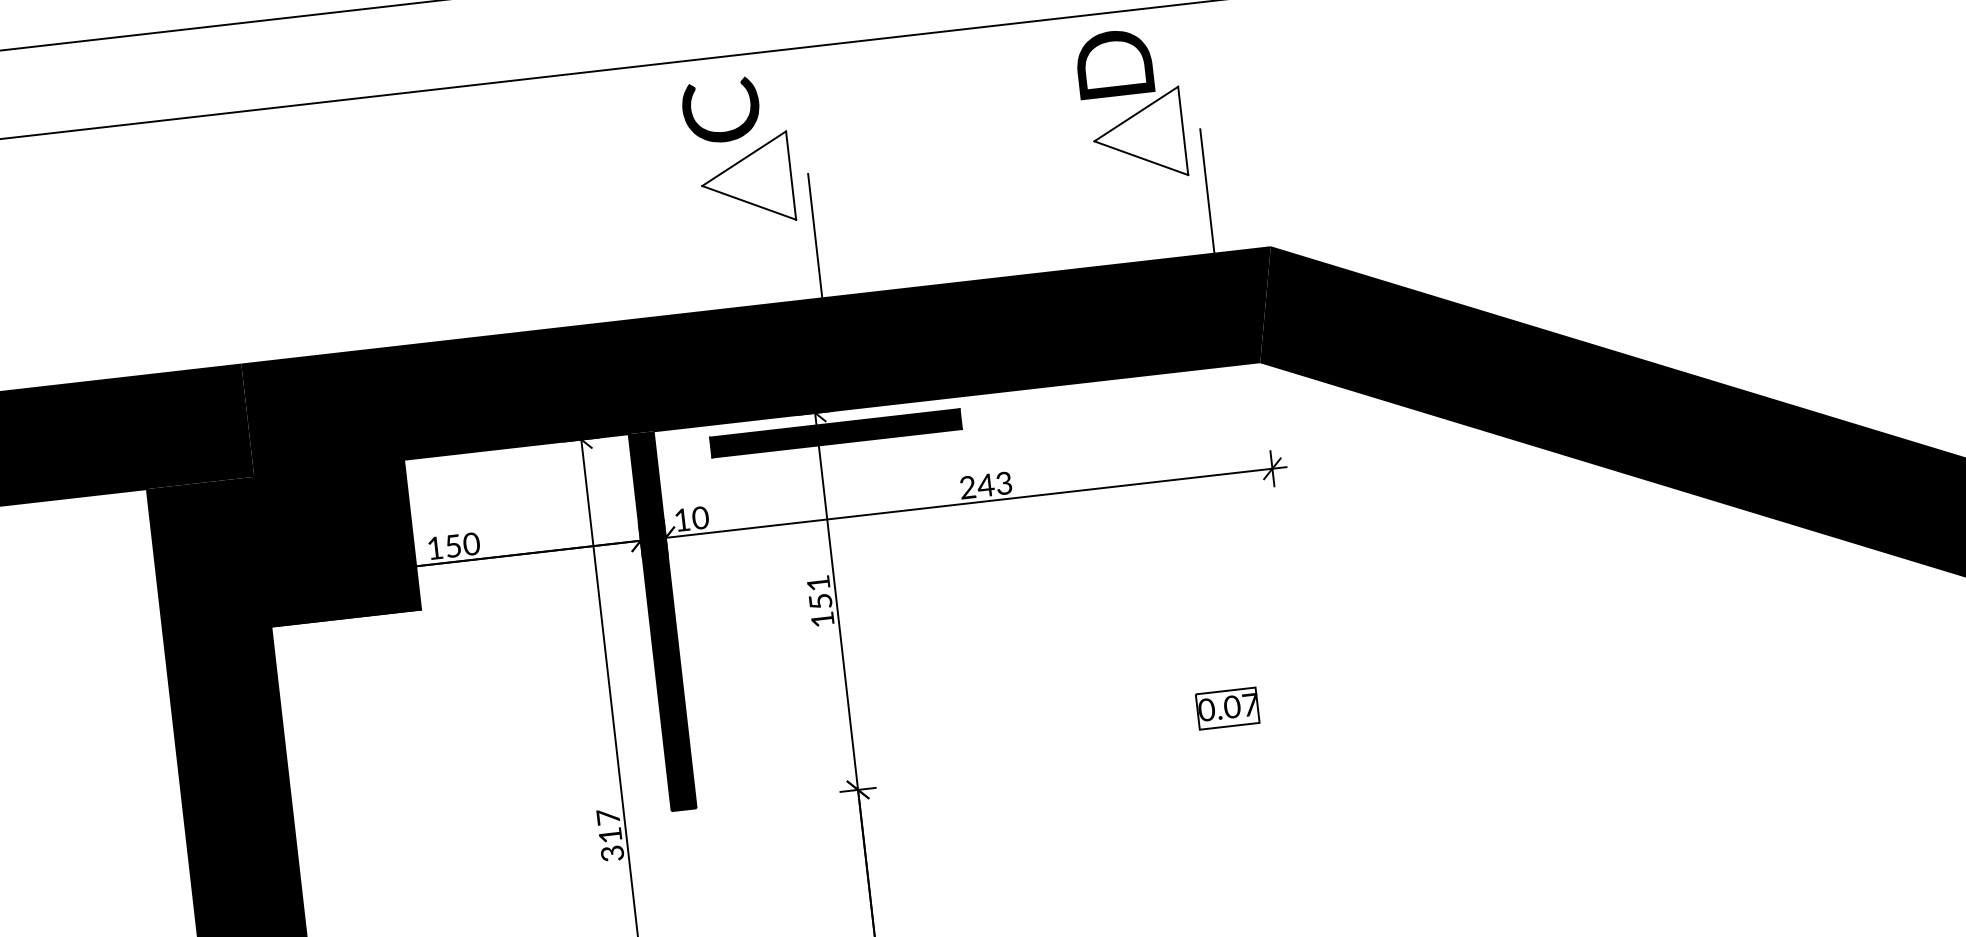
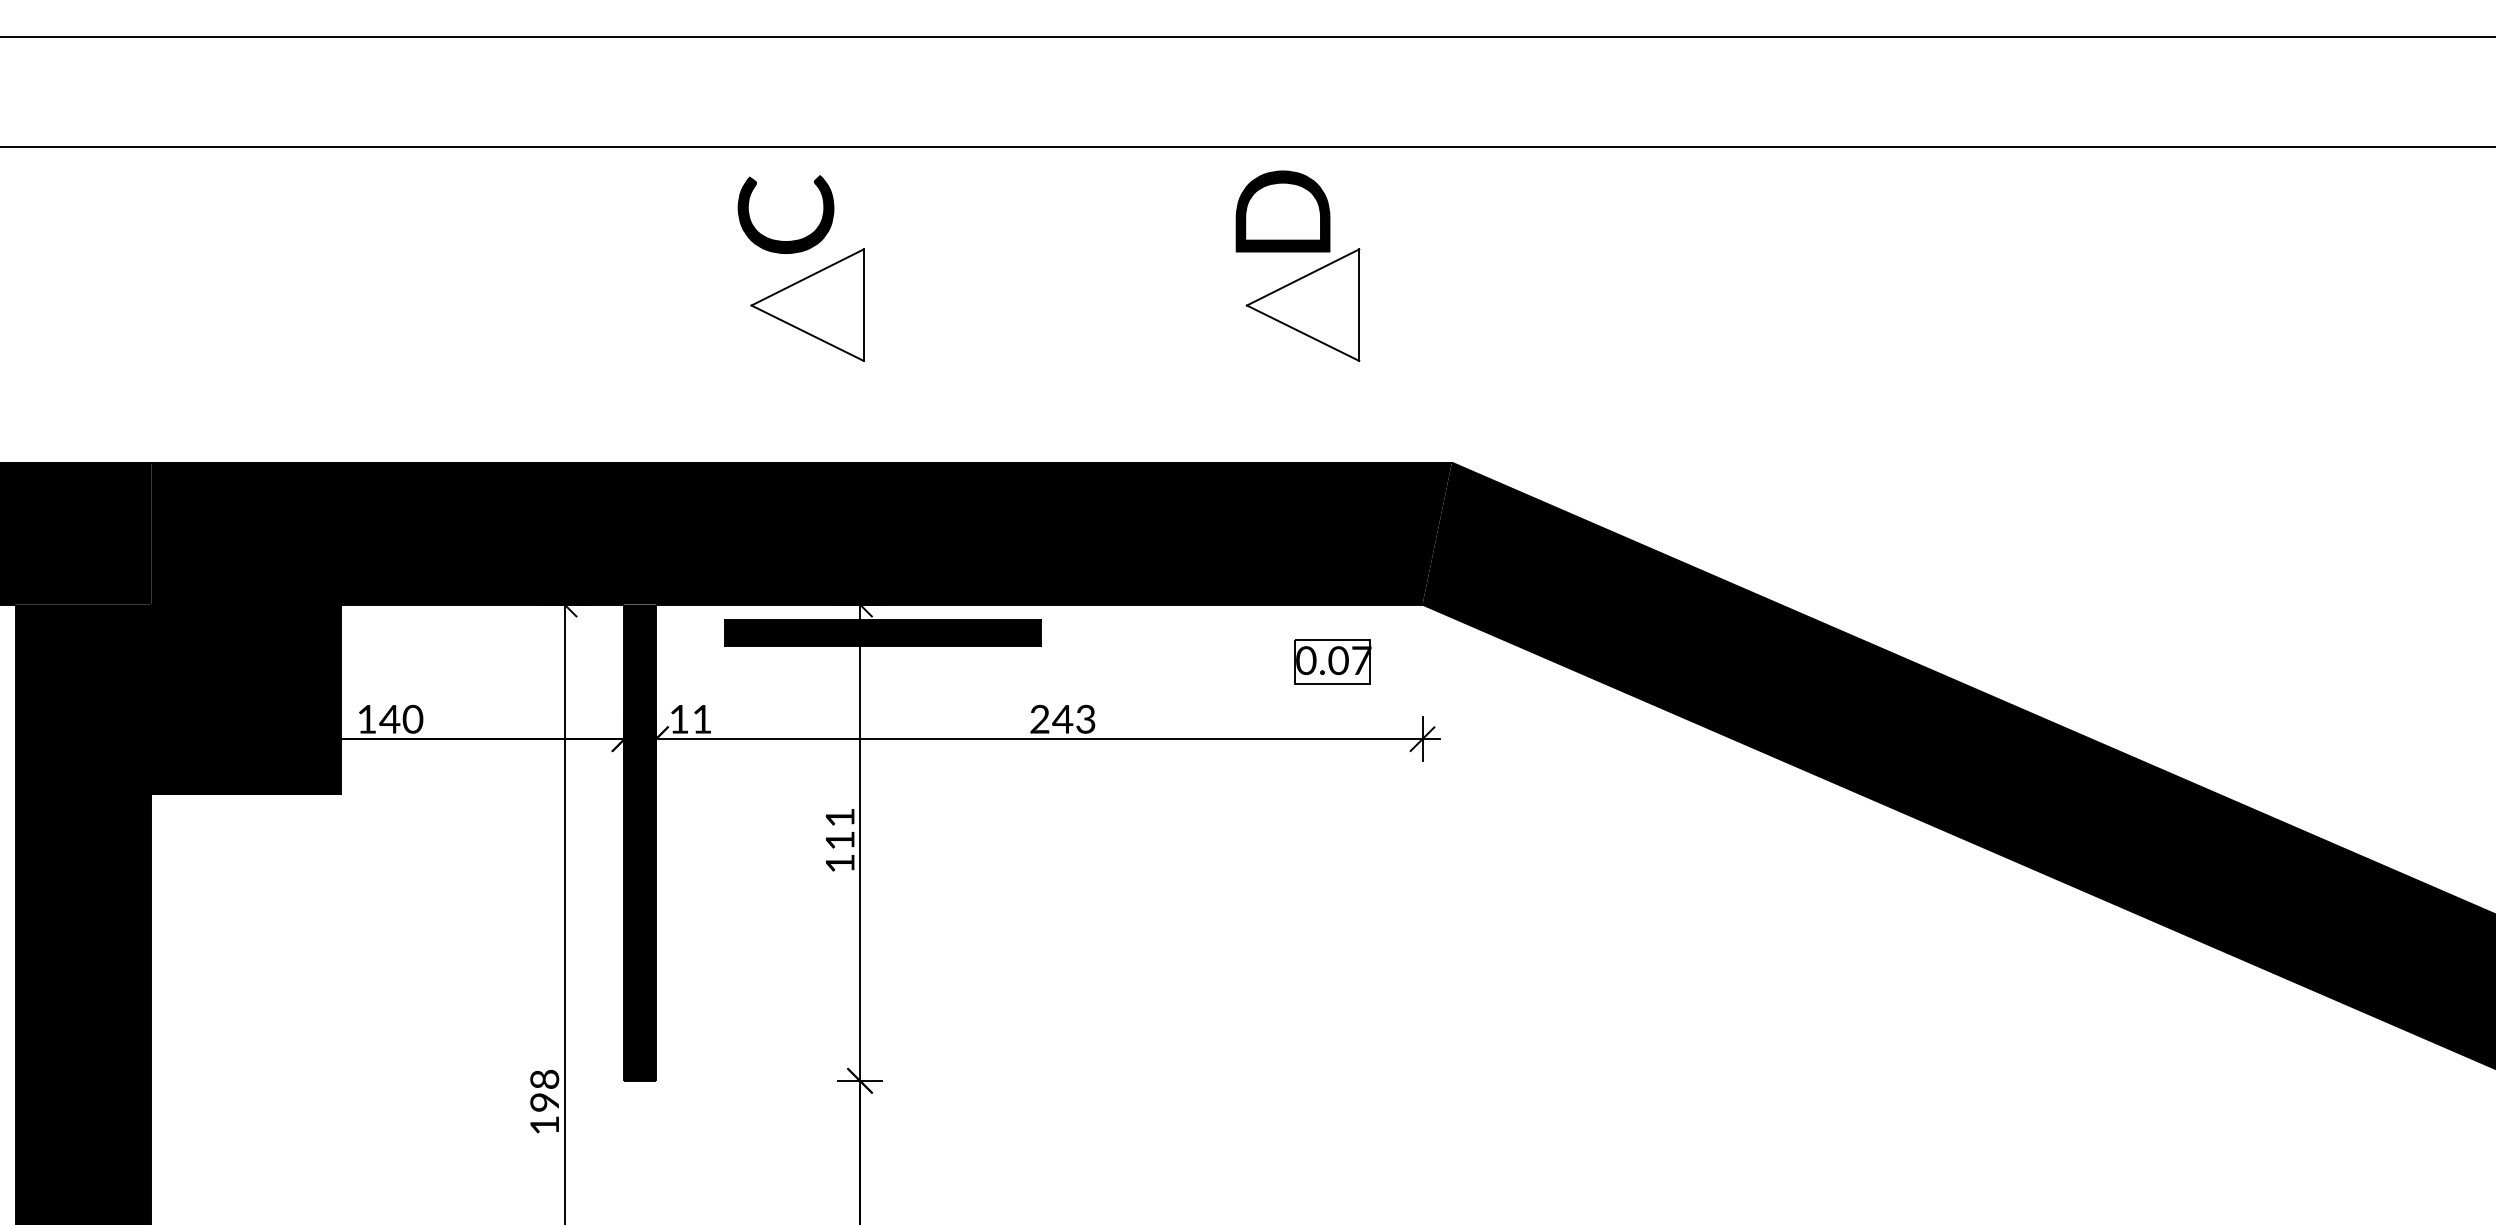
line: (1207, 191) -> (1380, 383), removed
line: (815, 235) -> (885, 383), removed
text: (700, 517) -> (702, 718), 10 -> 11
text: (453, 546) -> (389, 719), 150 -> 140
text: (820, 601) -> (840, 840), 151 -> 111
part: (1227, 708) -> (1332, 661), moved
text: (610, 834) -> (544, 1101), 317 -> 198

